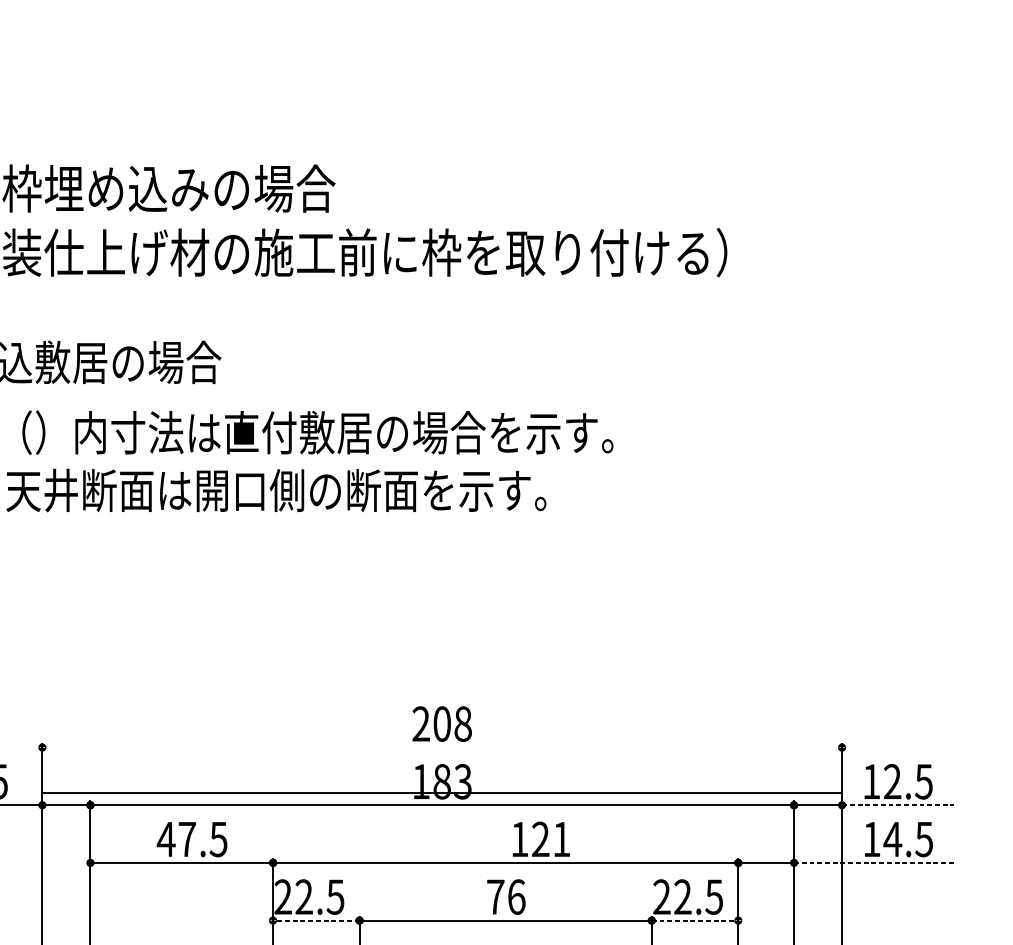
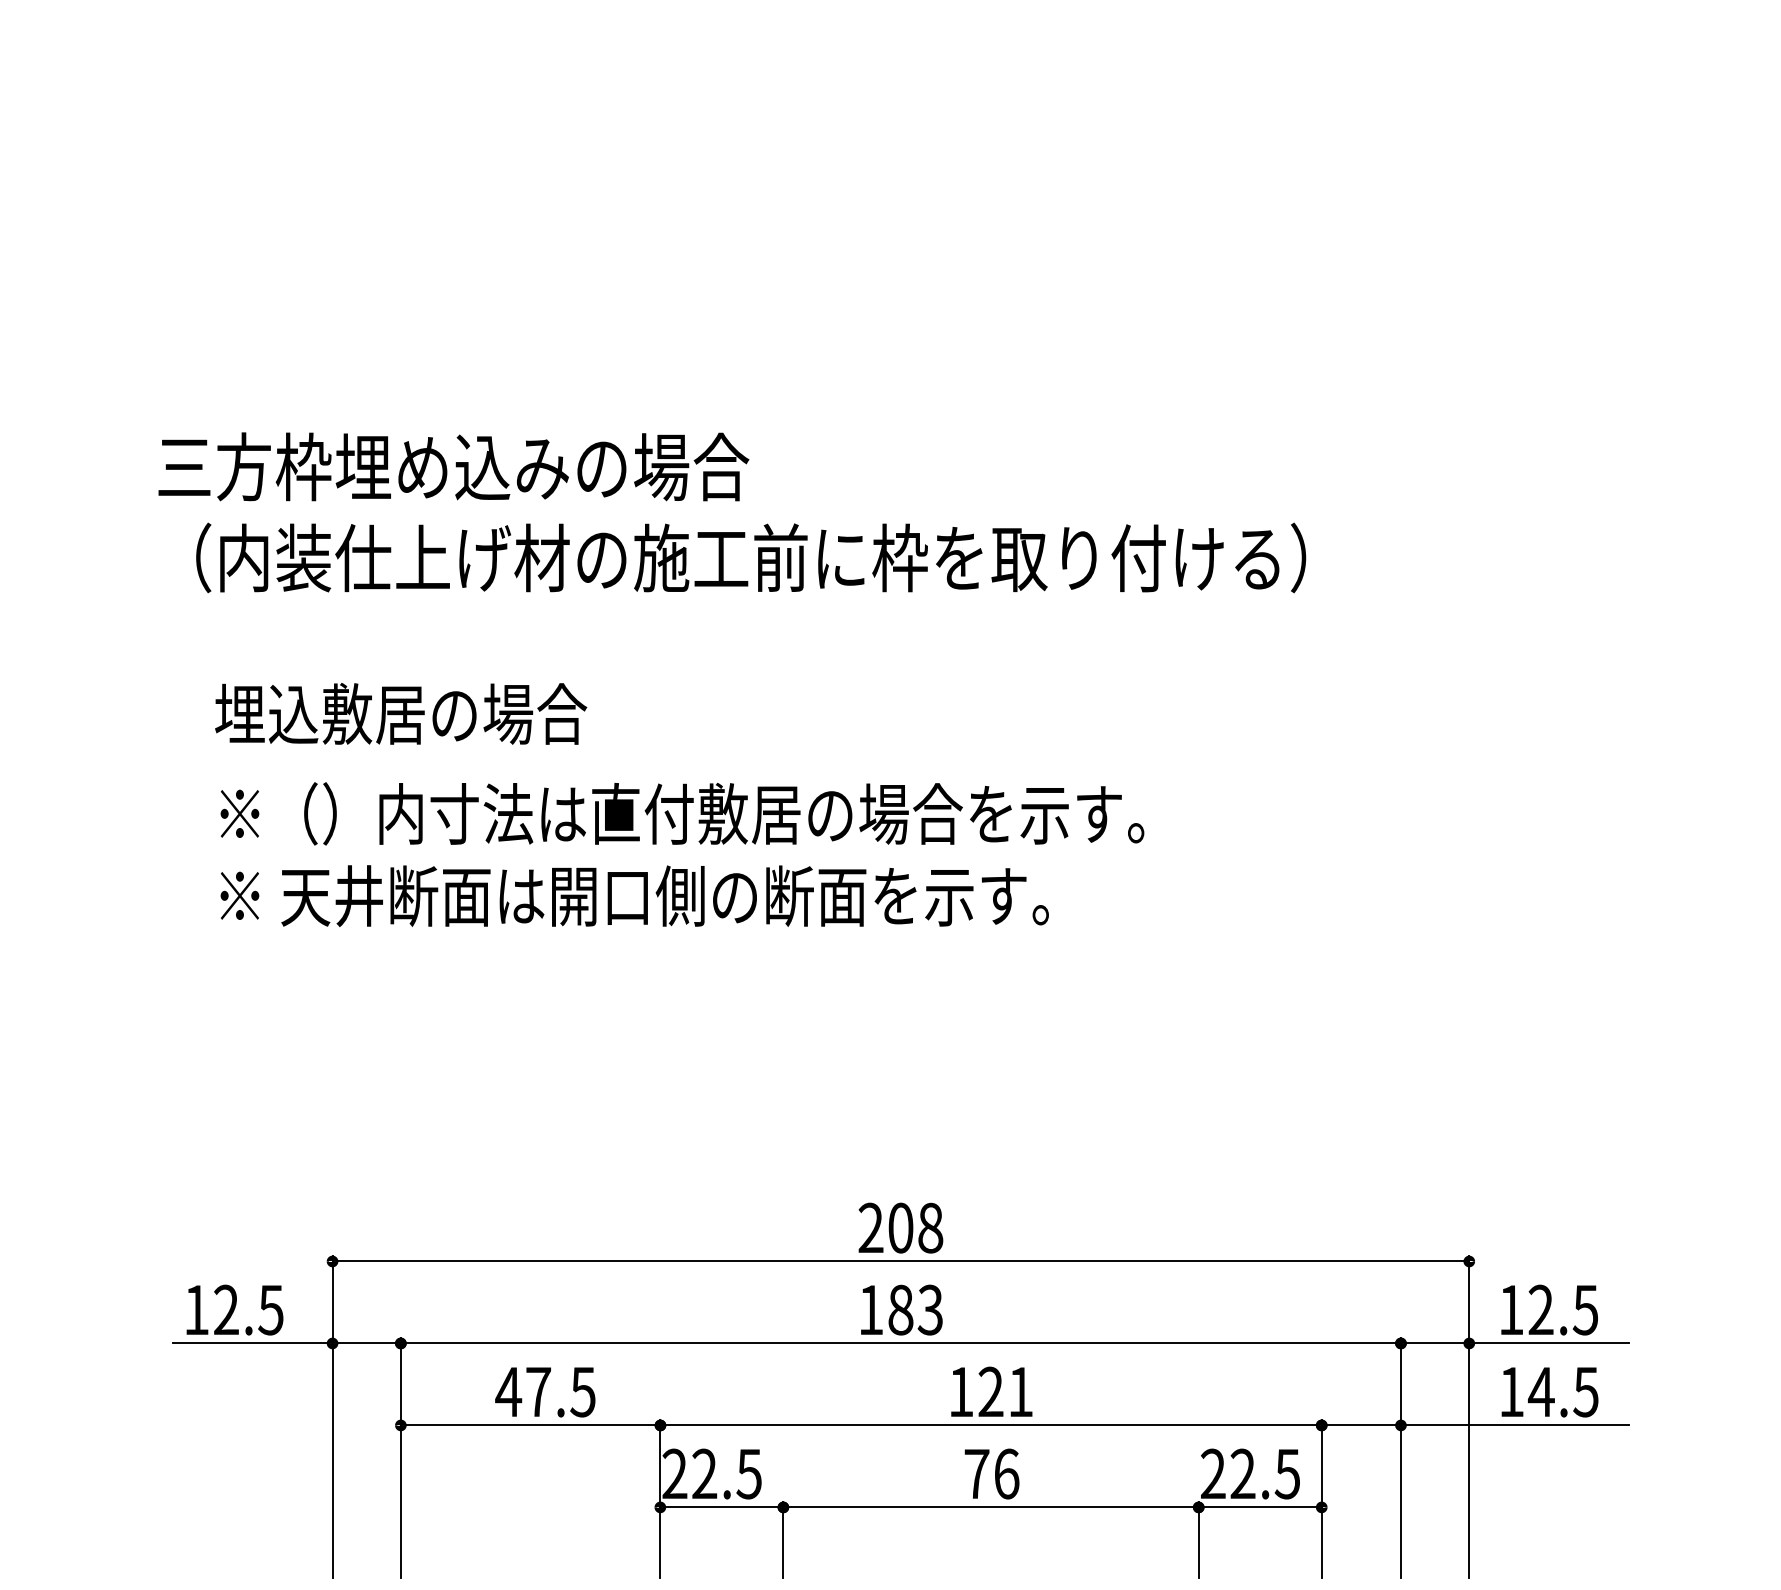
line: (441, 792) -> (900, 1261), moved
line: (897, 805) -> (1548, 1343), dashed -> solid
text: (541, 839) -> (991, 1391), moved
line: (874, 862) -> (1515, 1425), dashed -> solid
line: (316, 920) -> (721, 1507), dashed -> solid
line: (695, 920) -> (1260, 1507), dashed -> solid

